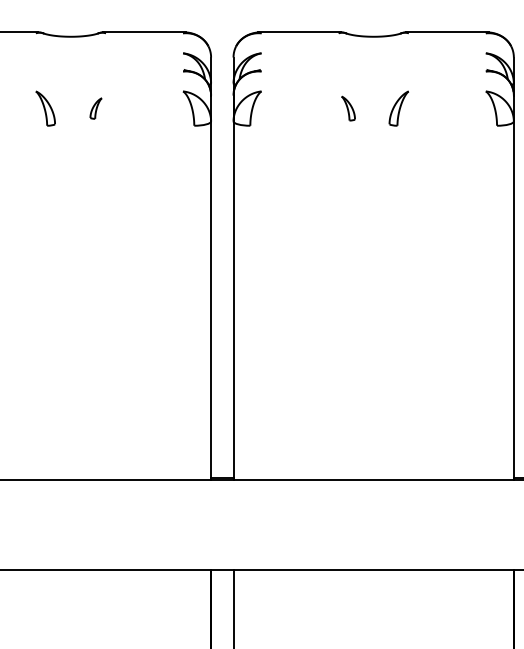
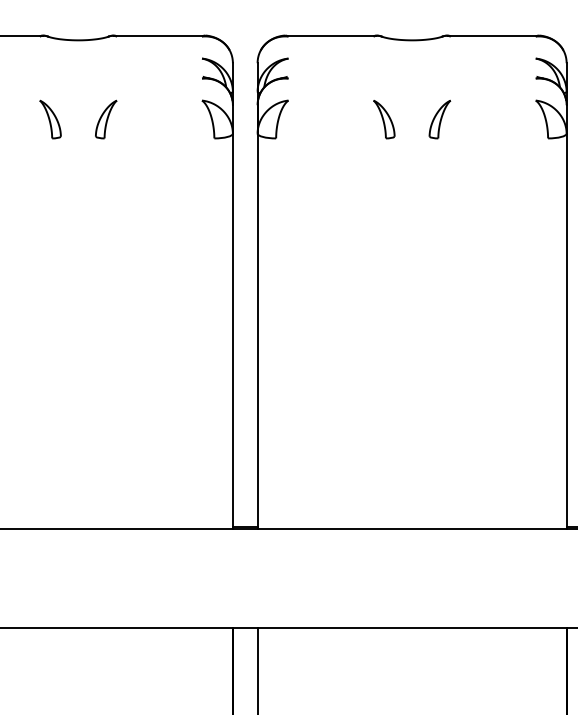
part: (95, 108) -> (105, 119), size x1.67
part: (348, 108) -> (384, 119), size x1.43

